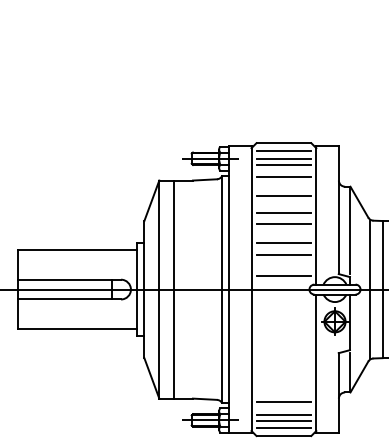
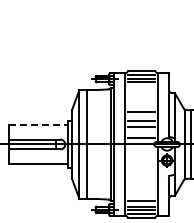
line: (283, 177) -> (141, 88), removed
line: (283, 195) -> (141, 97), removed
line: (283, 213) -> (141, 106), removed
line: (77, 249) -> (38, 124), solid -> dashed

